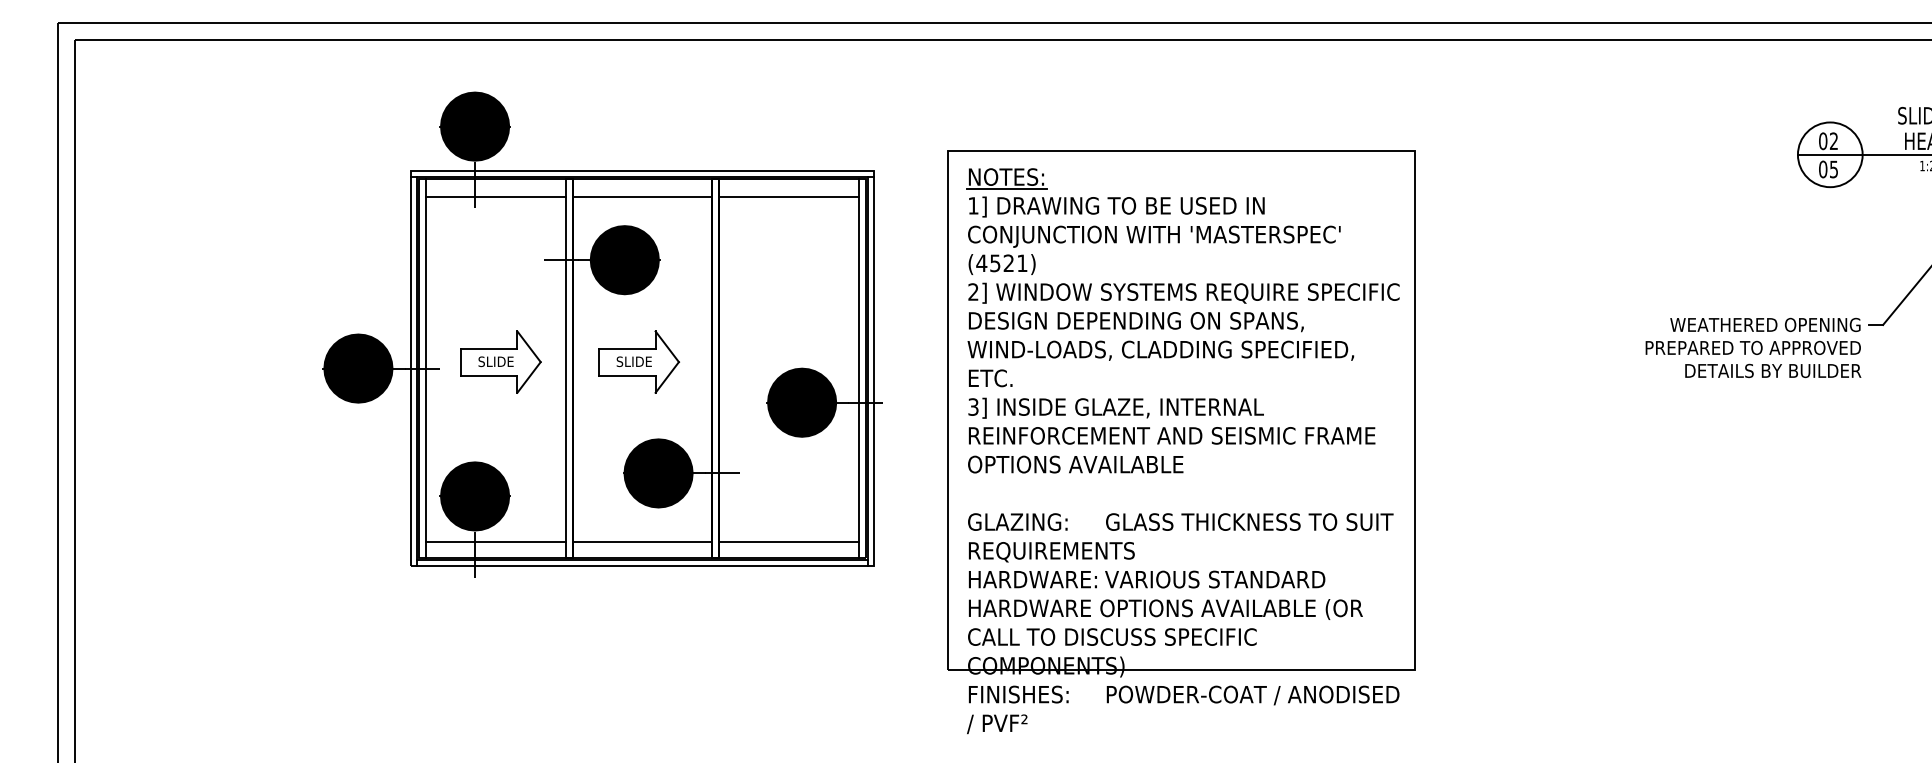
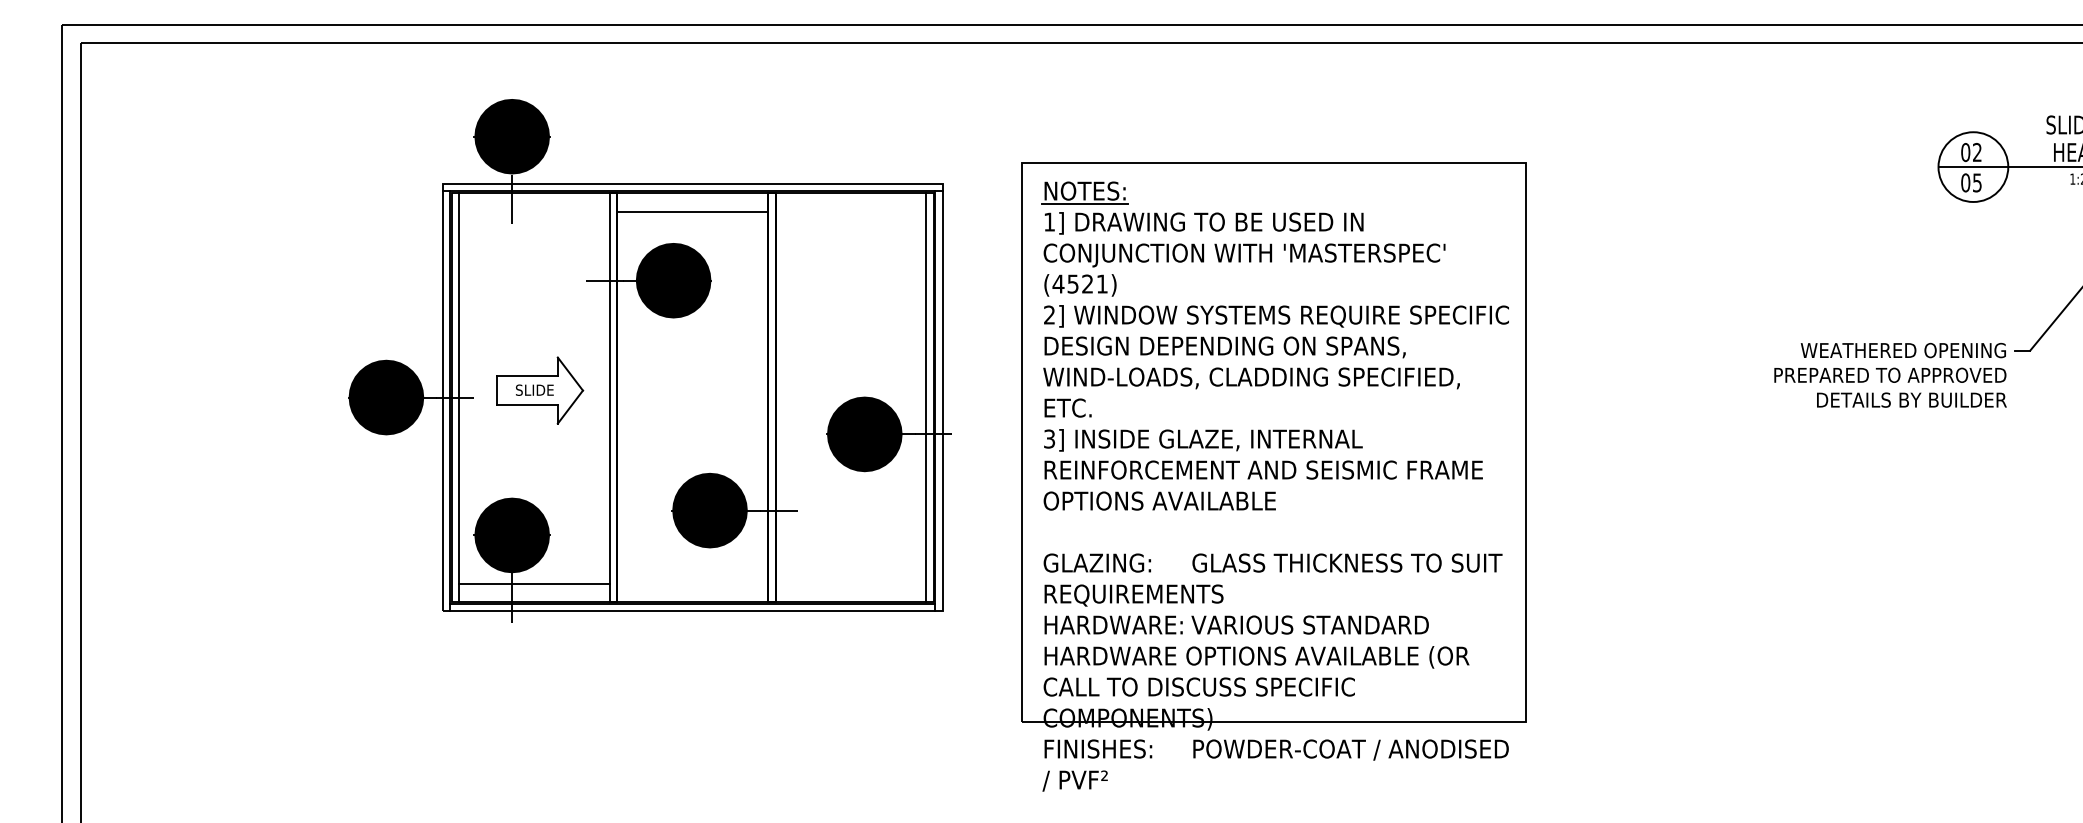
line: (495, 196) -> (534, 212), removed
line: (789, 196) -> (851, 212), removed
part: (638, 361) -> (688, 389), removed
line: (642, 541) -> (692, 584), removed
line: (789, 541) -> (851, 584), removed

